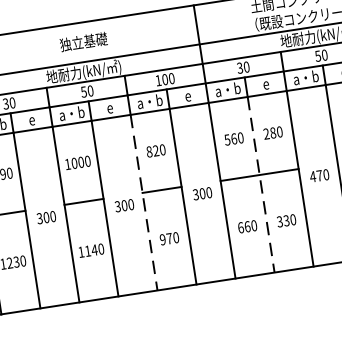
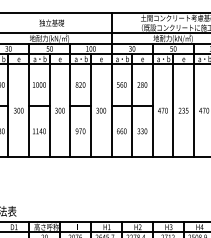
line: (262, 186) -> (132, 111), dashed -> solid
line: (144, 204) -> (70, 111), dashed -> solid

